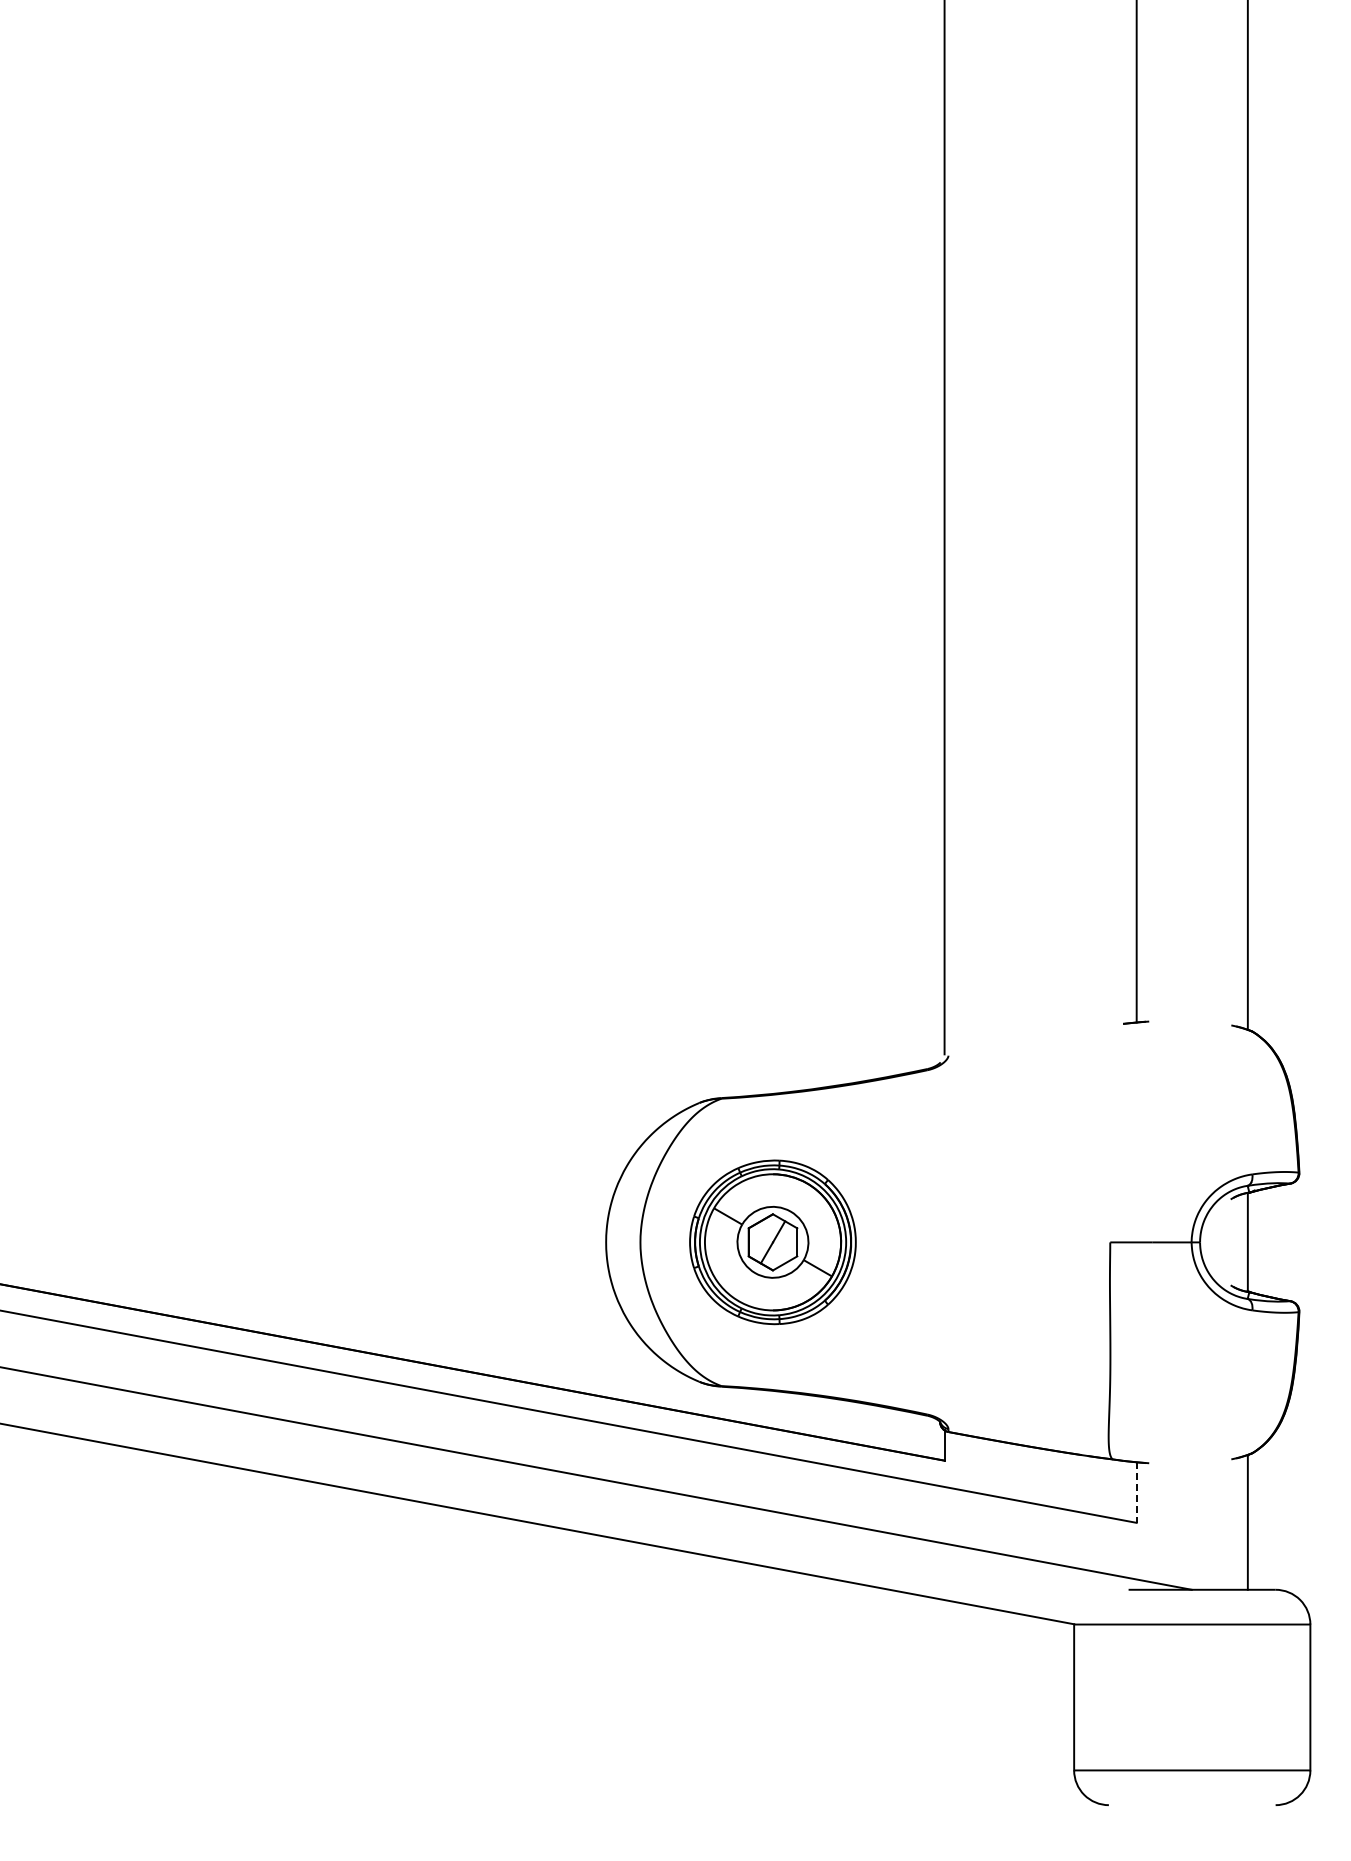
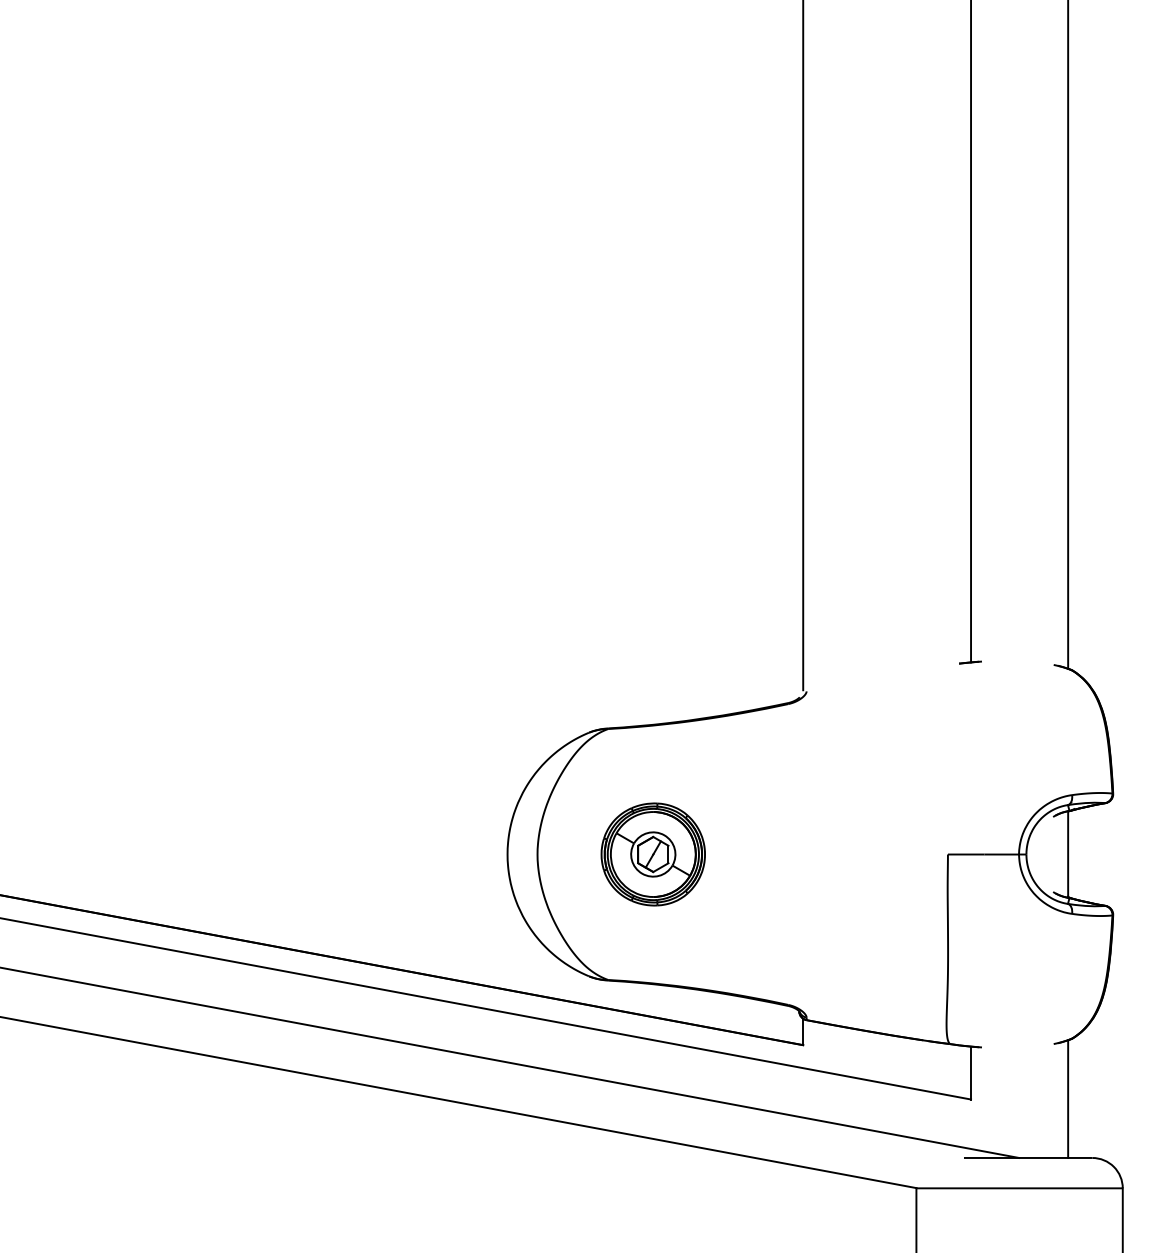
part: (772, 1242) -> (652, 854), size x0.71
line: (1136, 1493) -> (970, 1073), dashed -> solid

